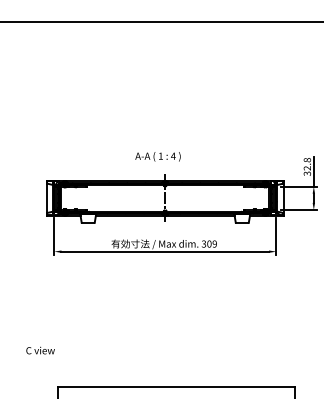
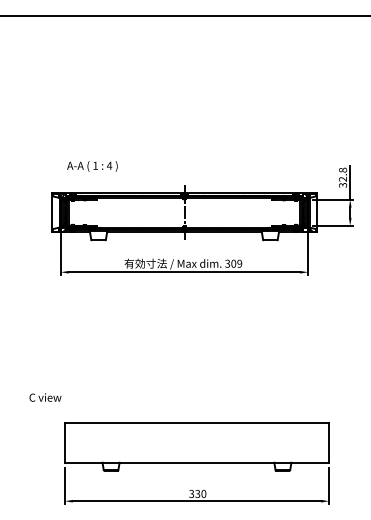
text: (158, 156) -> (92, 166), moved
text: (40, 350) -> (45, 397), moved

